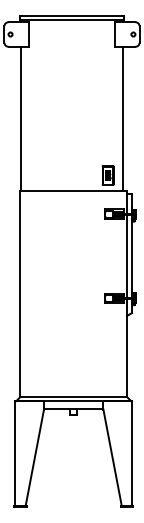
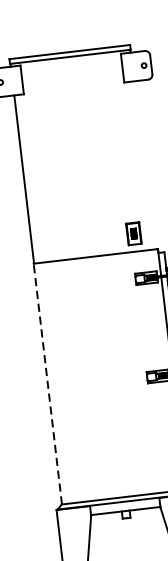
line: (123, 118) -> (144, 165), removed
line: (20, 293) -> (47, 383), solid -> dashed

